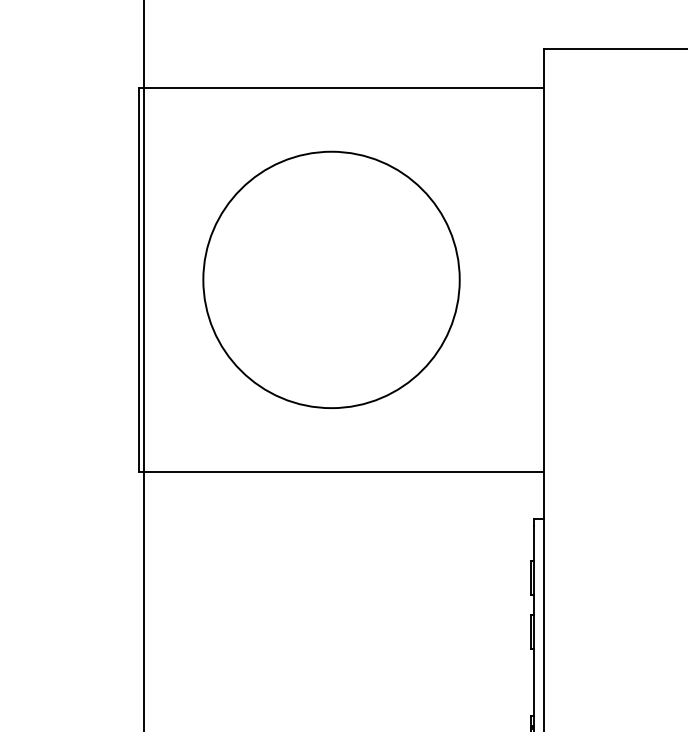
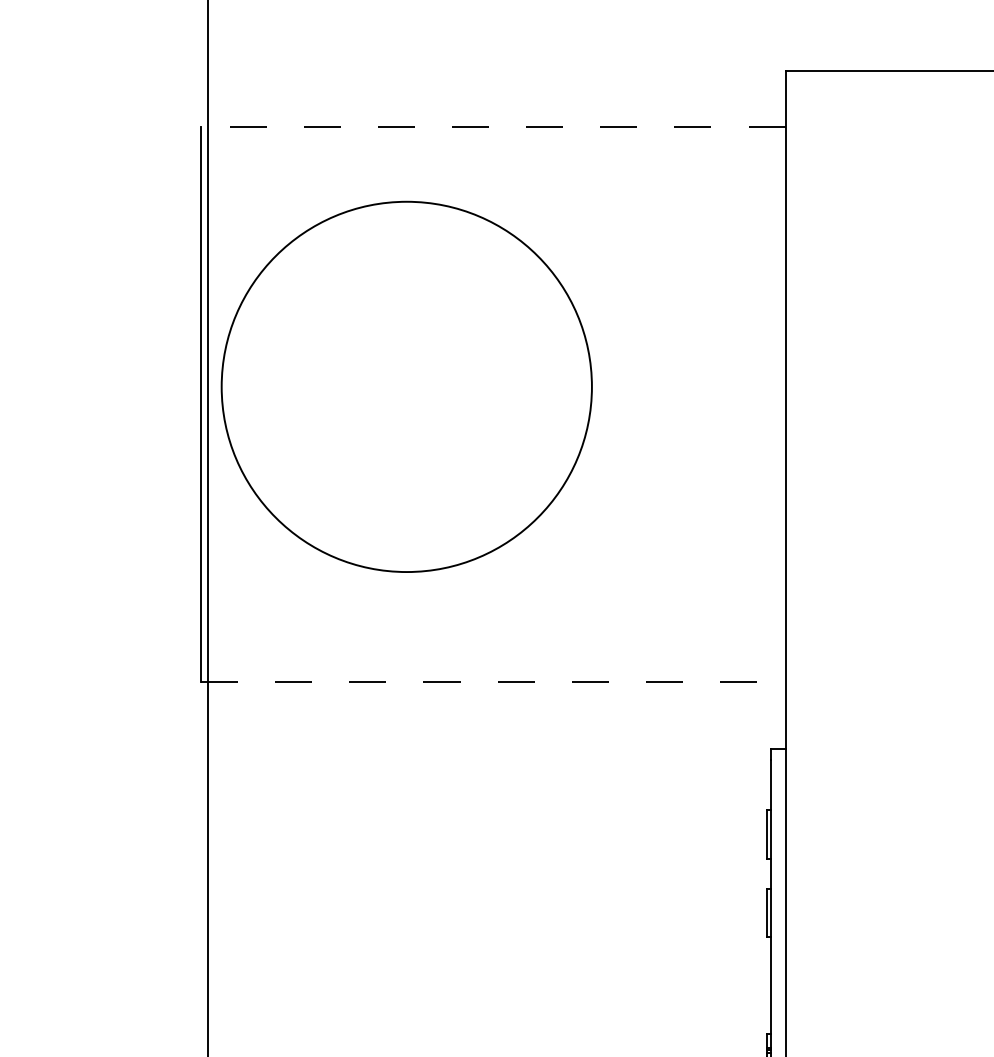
line: (341, 87) -> (493, 126), solid -> dashed
circle: (331, 279) -> (406, 386), moved
line: (342, 472) -> (494, 682), solid -> dashed

